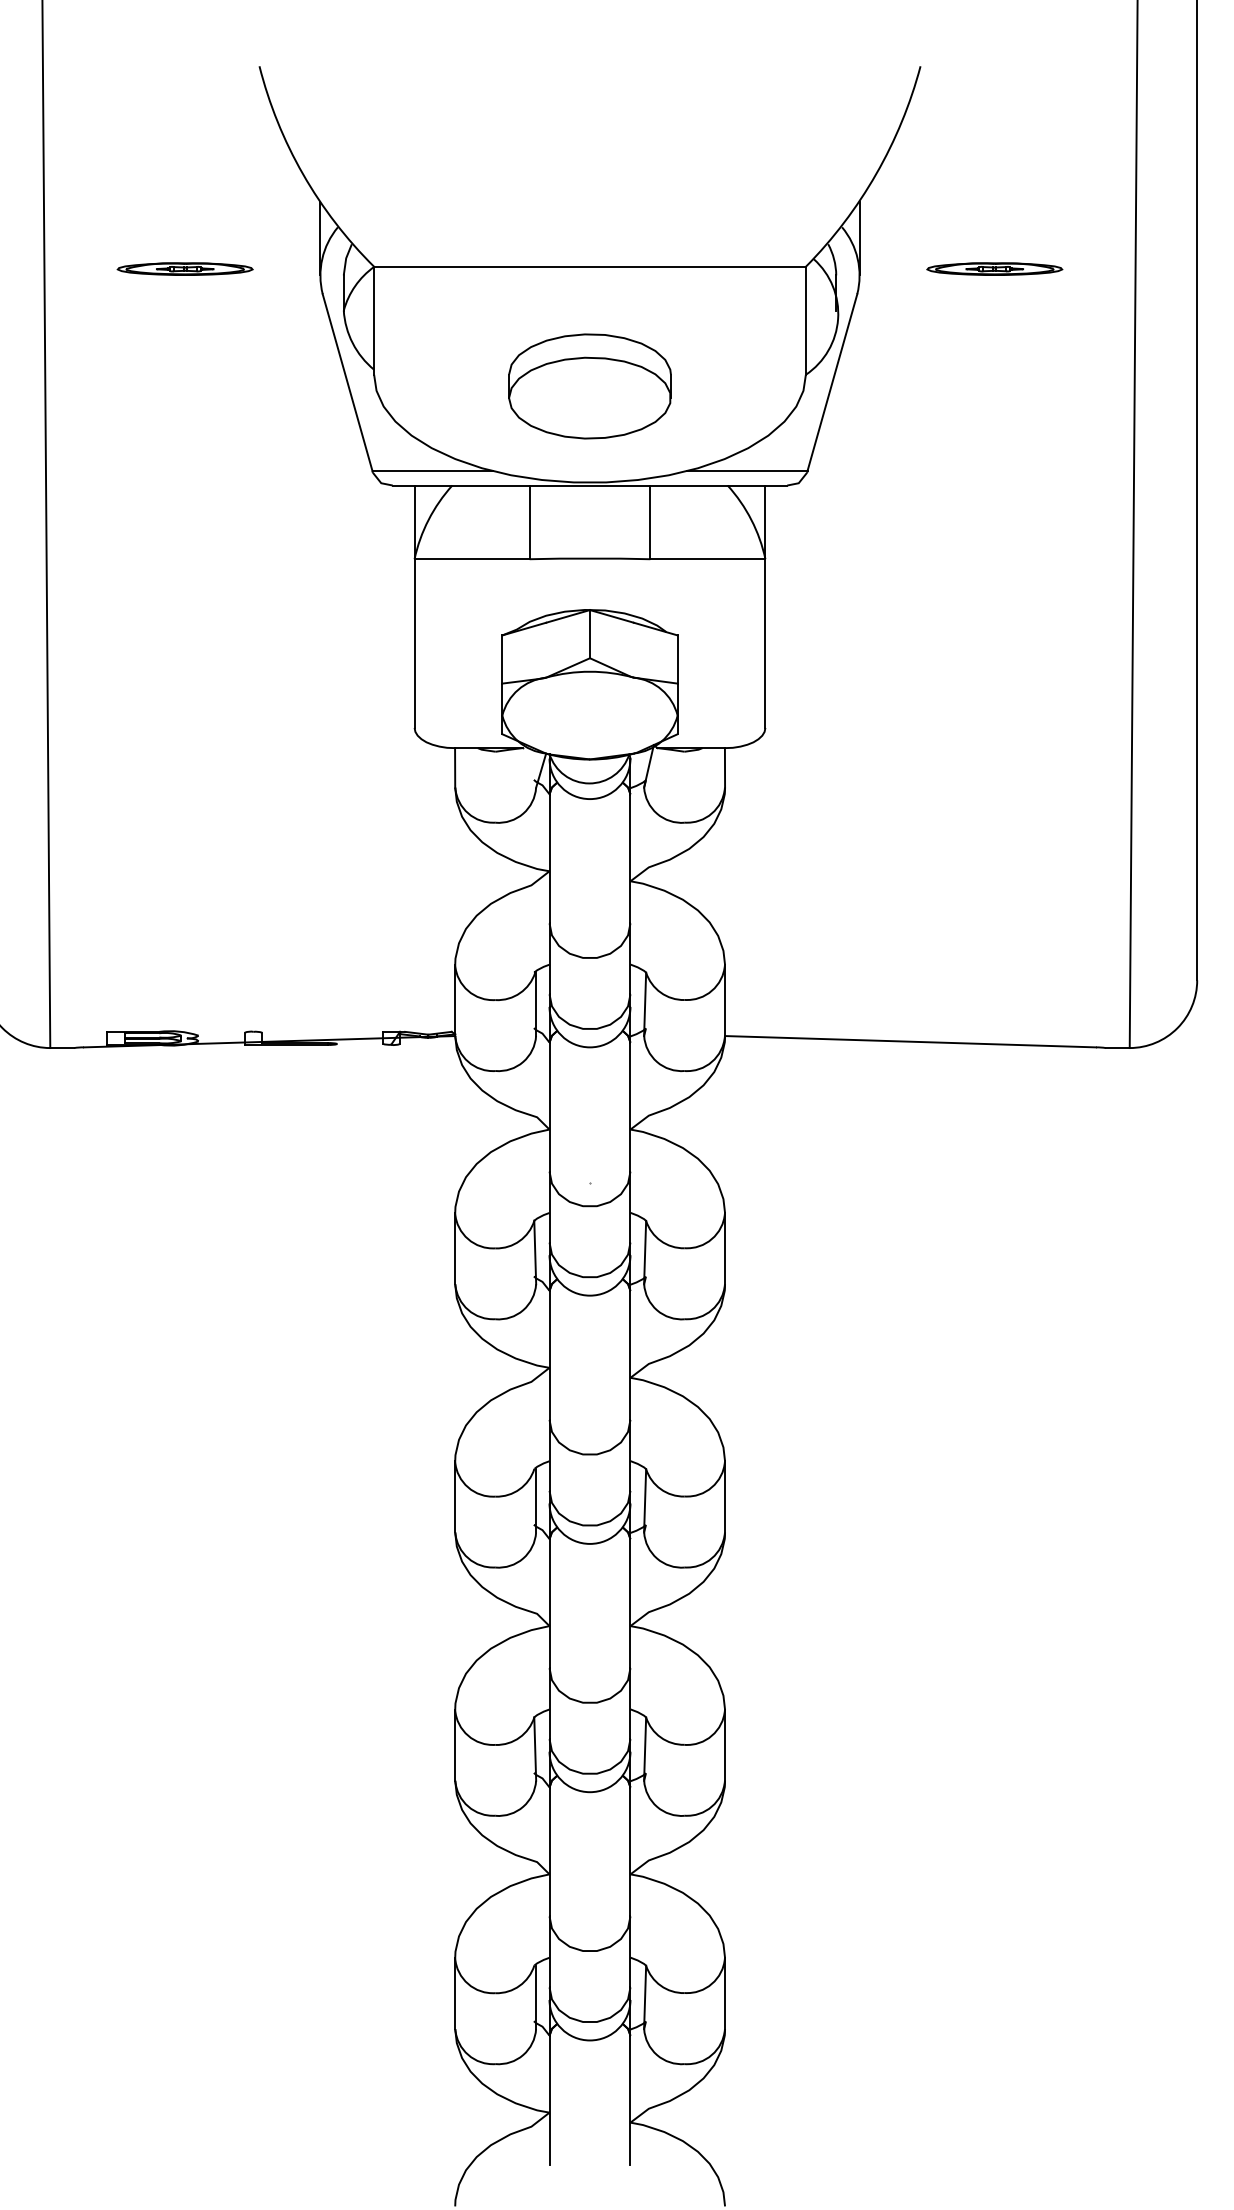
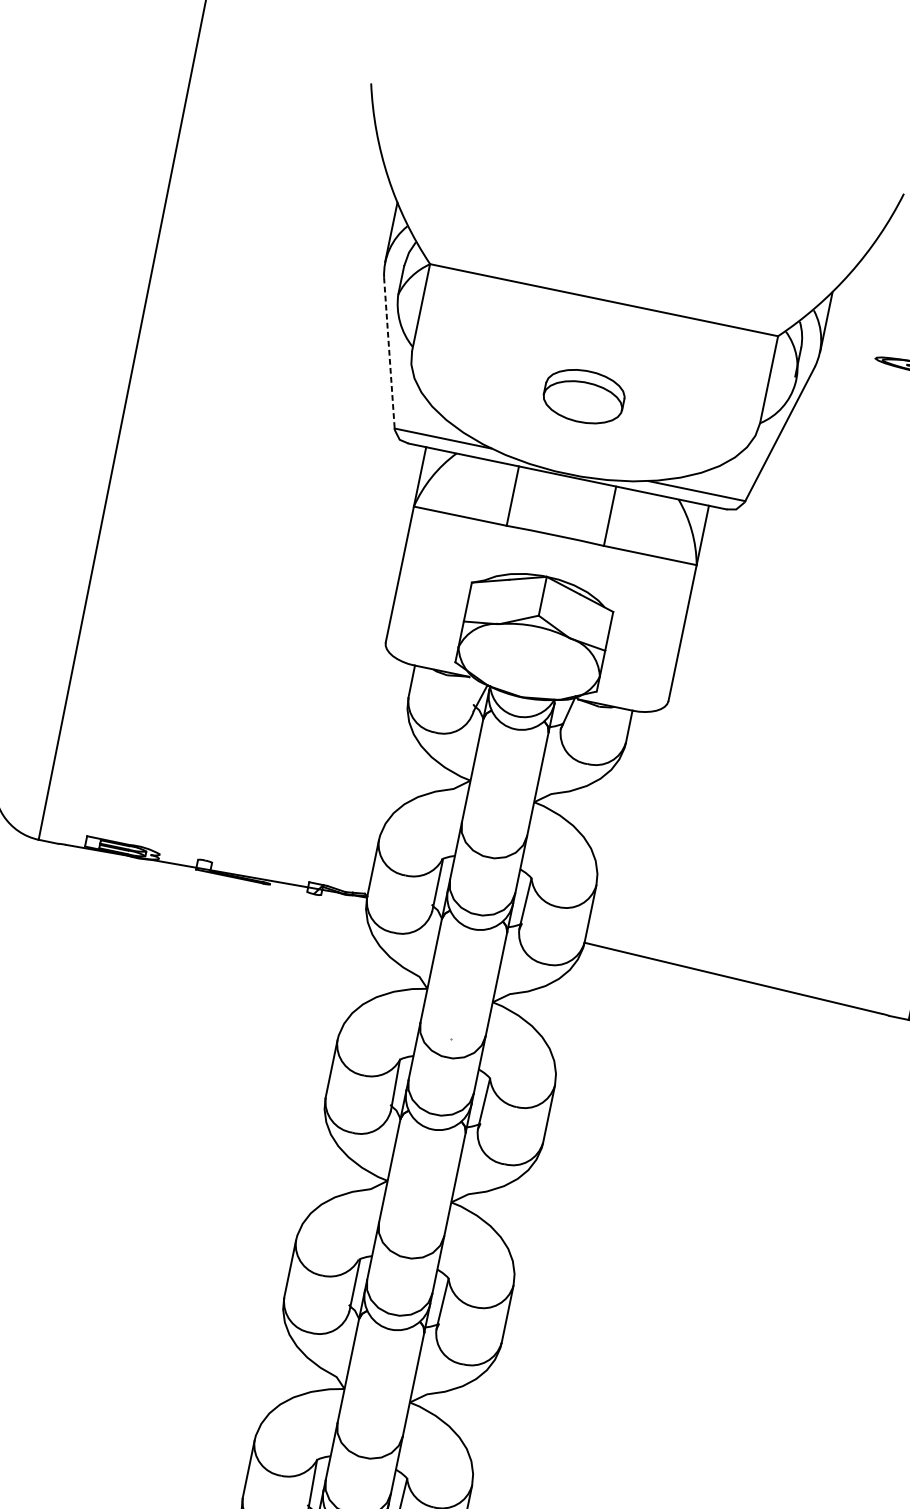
part: (184, 268) -> (276, 233), removed
line: (347, 382) -> (389, 352), solid -> dashed
part: (589, 386) -> (583, 396), size x0.6

